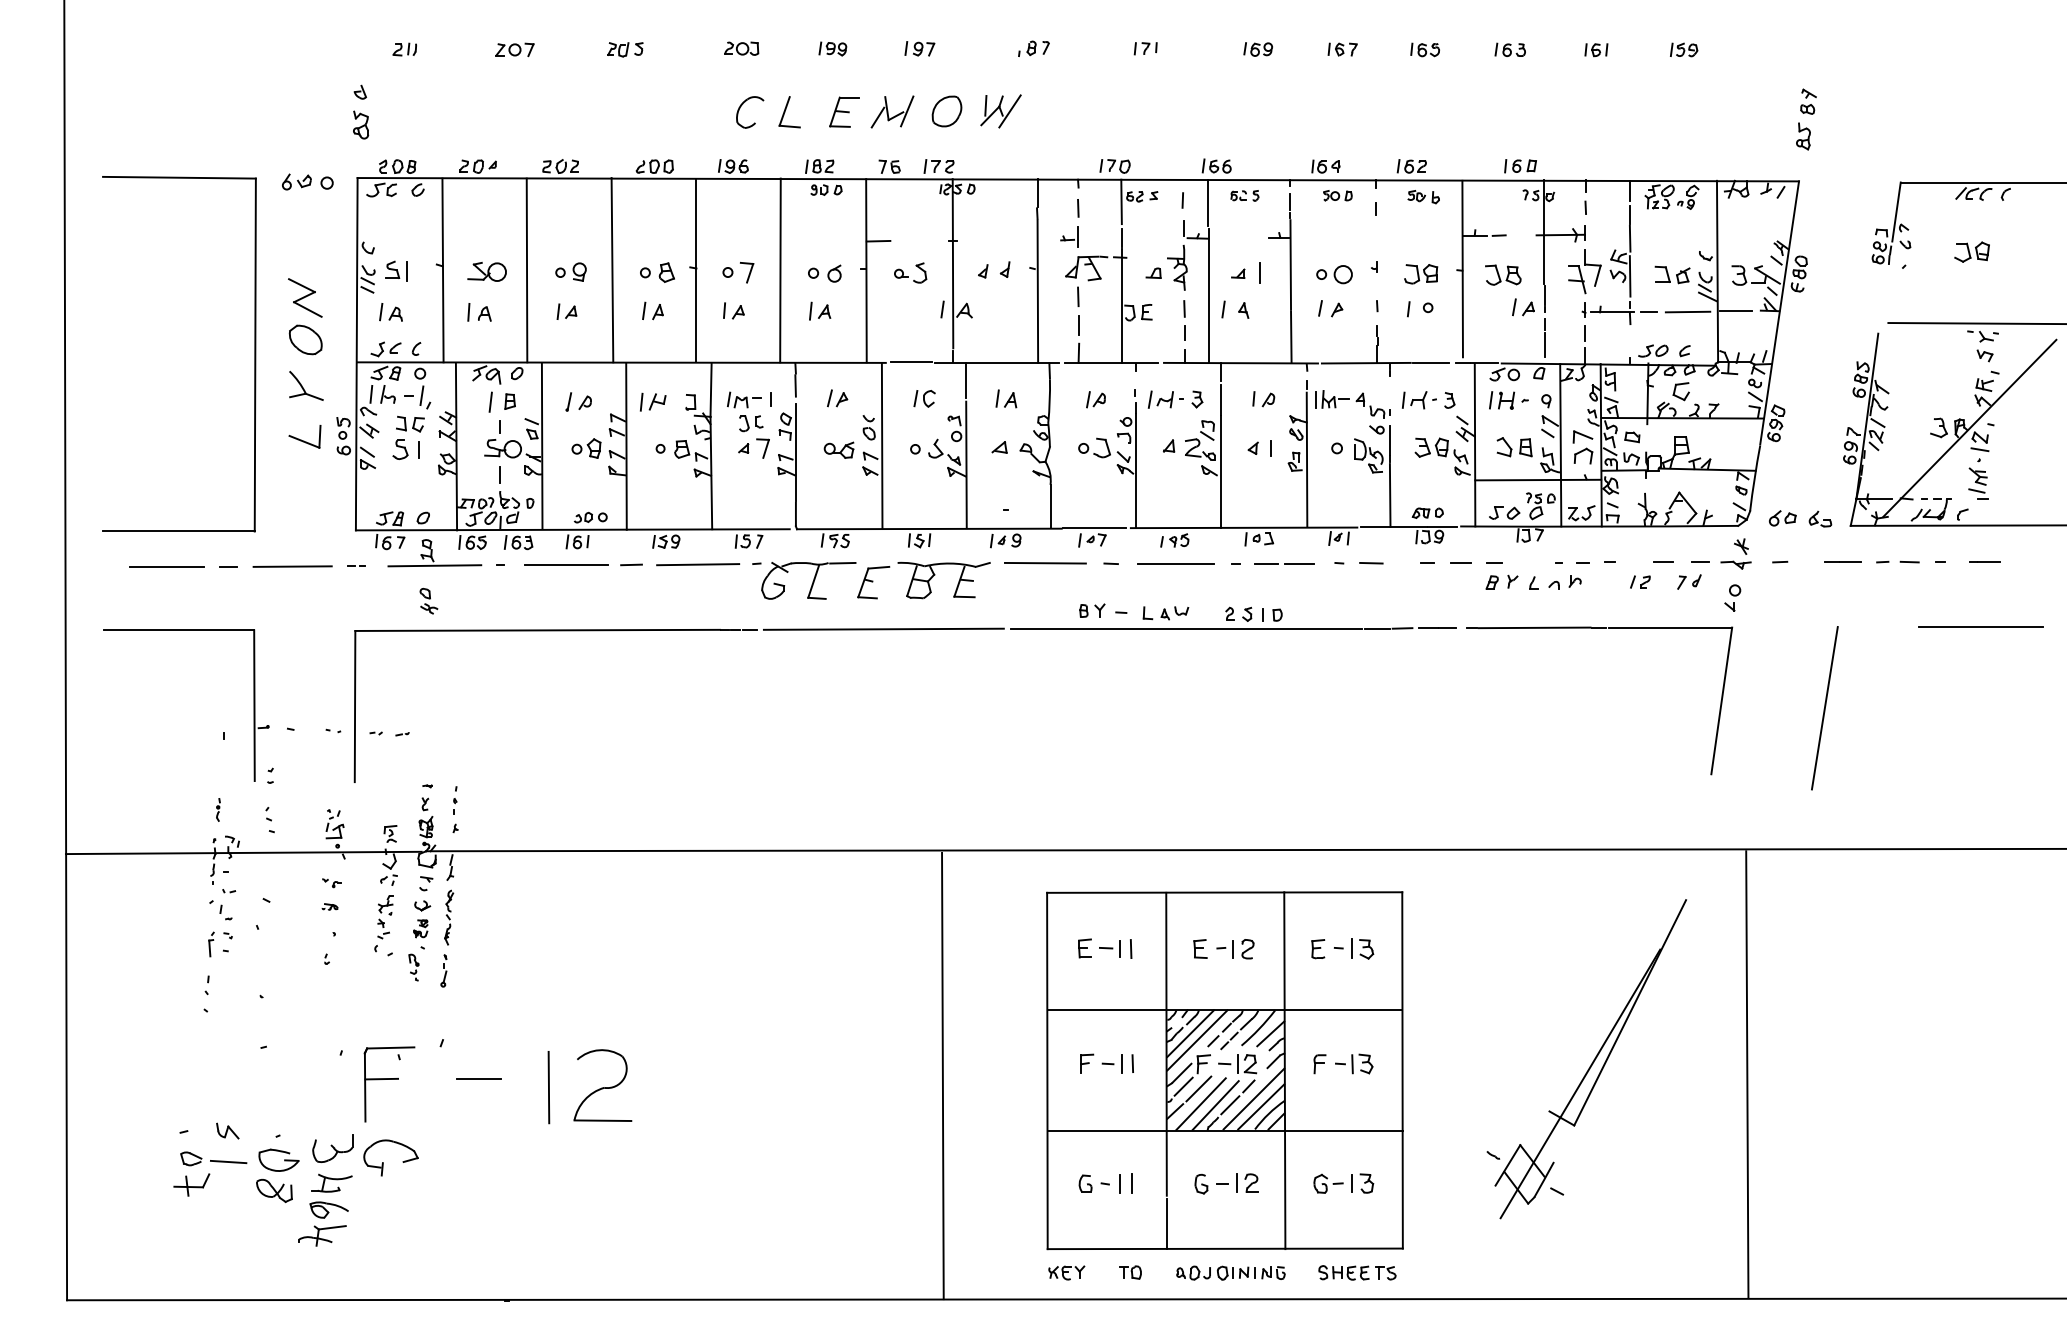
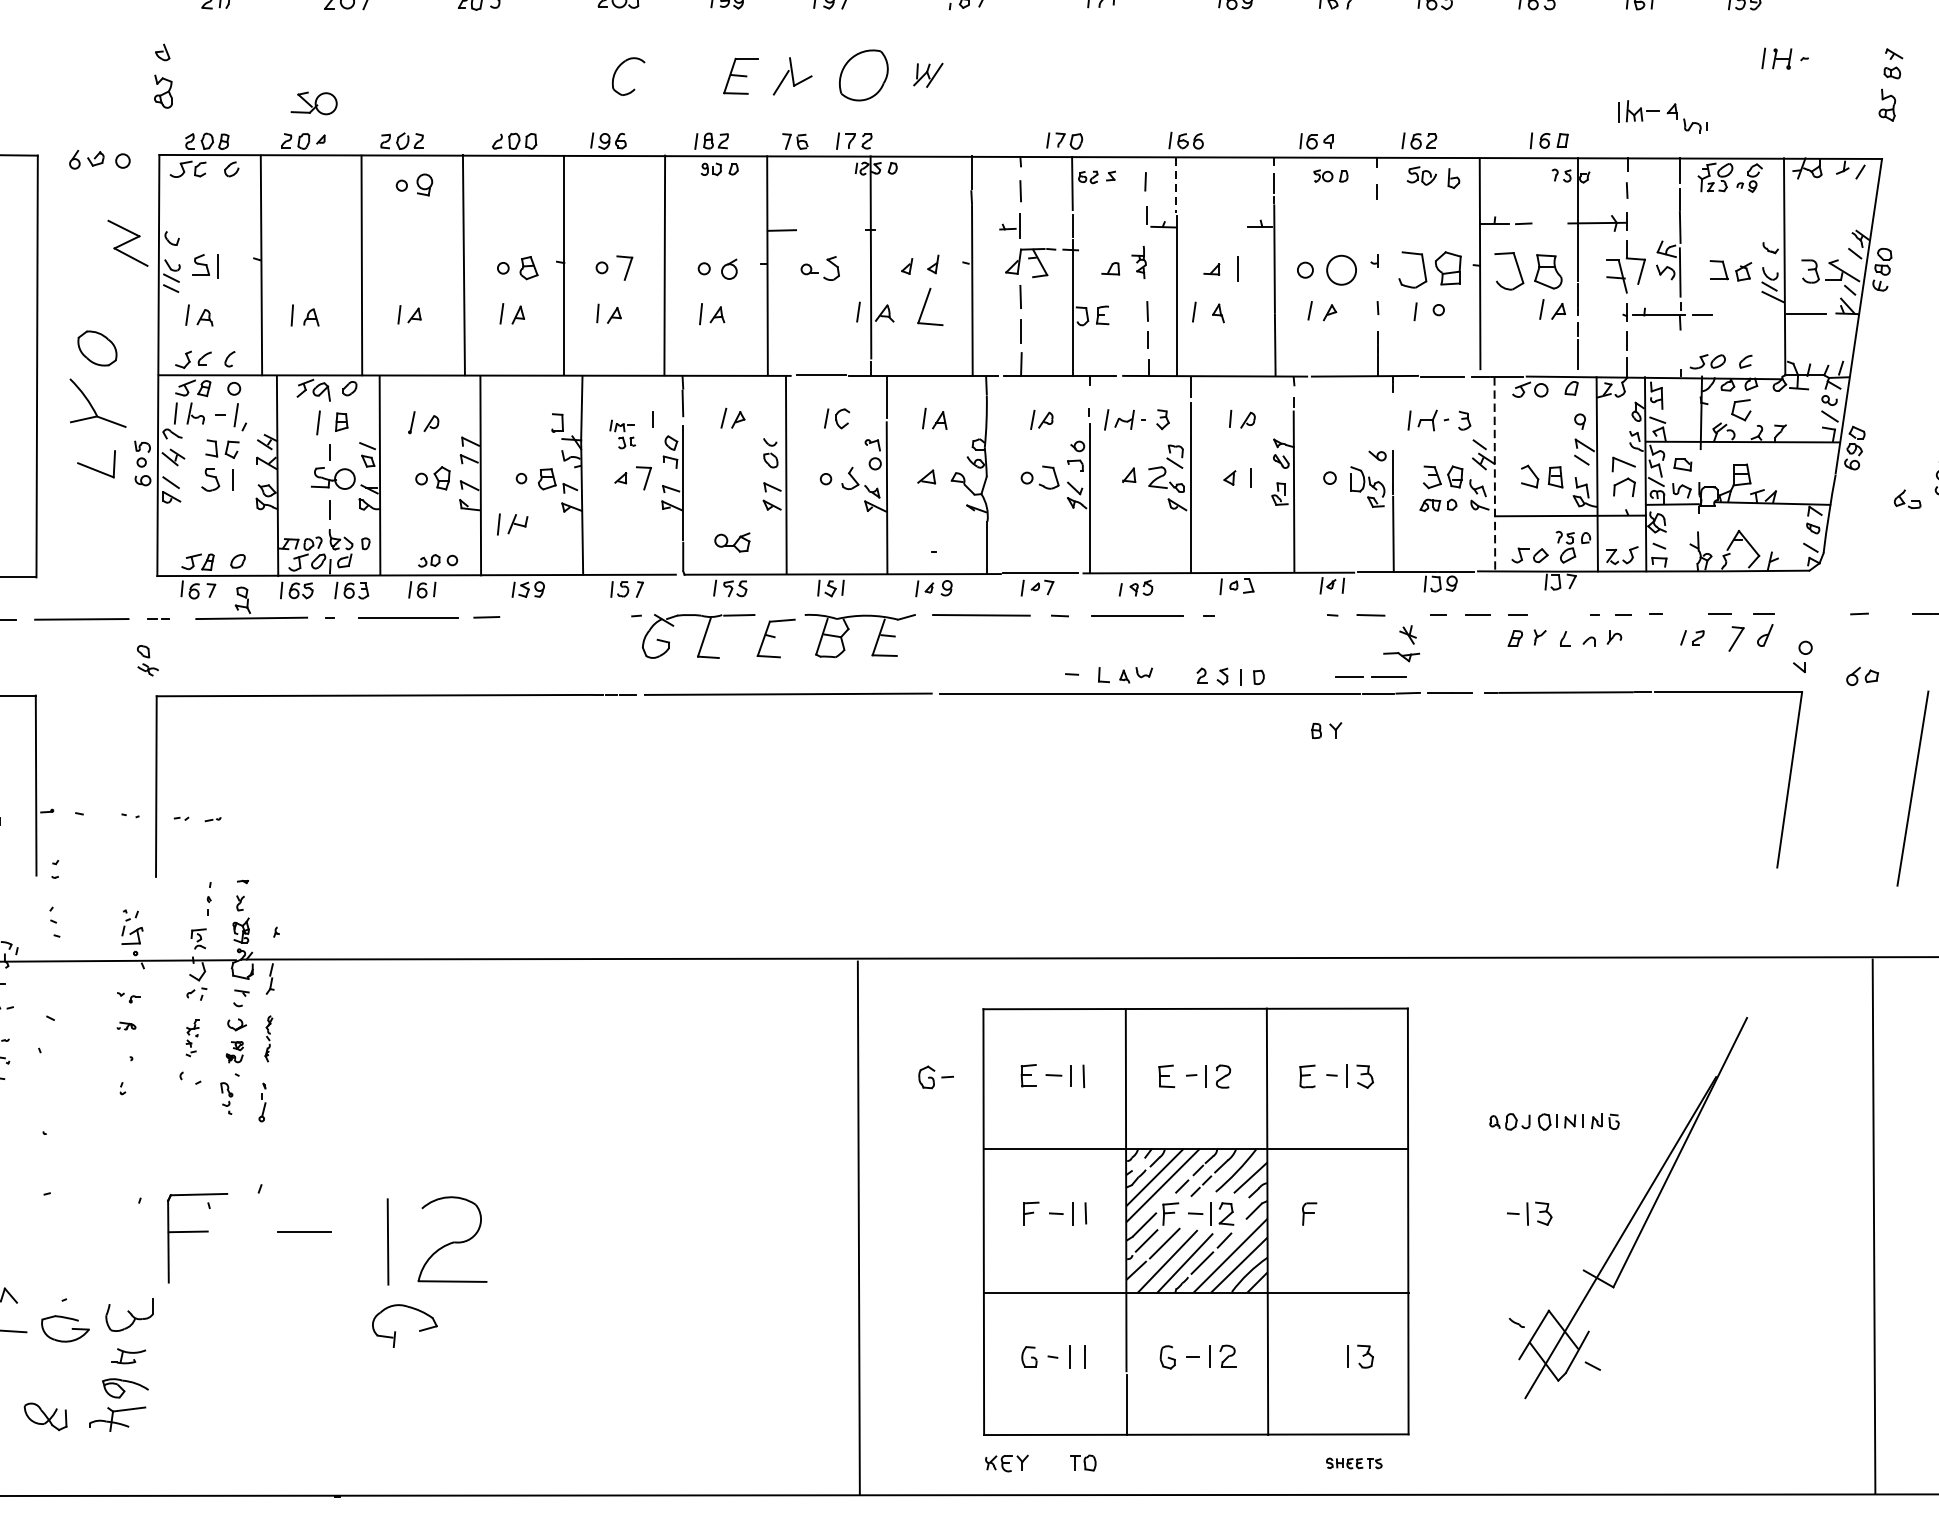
line: (907, 111) -> (816, 75), removed
part: (946, 111) -> (863, 75), size x1.4
part: (1000, 111) -> (927, 75), size x0.6
part: (789, 112) -> (930, 307), moved
part: (1244, 195) -> (1219, 175), removed
part: (1423, 197) -> (1433, 178), size x1.4
line: (1208, 203) -> (1176, 185), solid -> dashed
part: (1177, 267) -> (1139, 261), size x0.6
part: (486, 271) -> (313, 102), moved
part: (570, 271) -> (413, 184), moved
part: (1334, 274) -> (1326, 270), size x1.4
part: (1421, 274) -> (1430, 270), size x1.6
part: (1503, 274) -> (1528, 270), size x1.6
part: (305, 297) -> (128, 242), moved
line: (1687, 311) -> (1748, 314), removed
part: (306, 385) -> (98, 402), size x1.4
part: (1508, 400) -> (1784, 58), moved
part: (653, 401) -> (513, 523), moved
part: (1352, 404) -> (1662, 117), moved
part: (745, 411) -> (622, 433), size x0.6
line: (1475, 445) -> (1495, 474), solid -> dashed
part: (838, 449) -> (731, 541), moved
part: (1427, 512) -> (1438, 504), moved
part: (1782, 518) -> (1862, 676), moved
part: (1820, 518) -> (1907, 498), moved
part: (1733, 560) -> (1398, 651), moved
line: (1284, 563) -> (1371, 676), moved
line: (698, 564) -> (566, 616), removed
part: (1689, 581) -> (1751, 637), size x1.6
part: (428, 600) -> (147, 659), moved
part: (1092, 610) -> (1326, 730), moved
part: (455, 800) -> (209, 898), moved
part: (385, 917) -> (192, 1038), size x0.7
part: (449, 917) -> (269, 1038), size x0.7
part: (1354, 1063) -> (1530, 1213), moved
line: (1747, 1074) -> (1874, 1226), moved
part: (383, 1162) -> (395, 1331), moved
part: (331, 1182) -> (128, 1355), size x0.7
part: (1328, 1183) -> (936, 1076), moved
part: (274, 1190) -> (45, 1416), moved
part: (1230, 1272) -> (1553, 1121), moved
part: (1357, 1272) -> (1354, 1462), size x0.6

